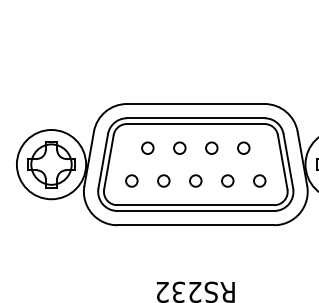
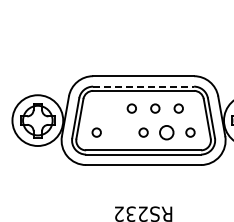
line: (197, 118) -> (144, 86), solid -> dashed
circle: (147, 148) -> (108, 108), removed
circle: (164, 180) -> (120, 132), removed
circle: (228, 180) -> (167, 132), size x1.6

